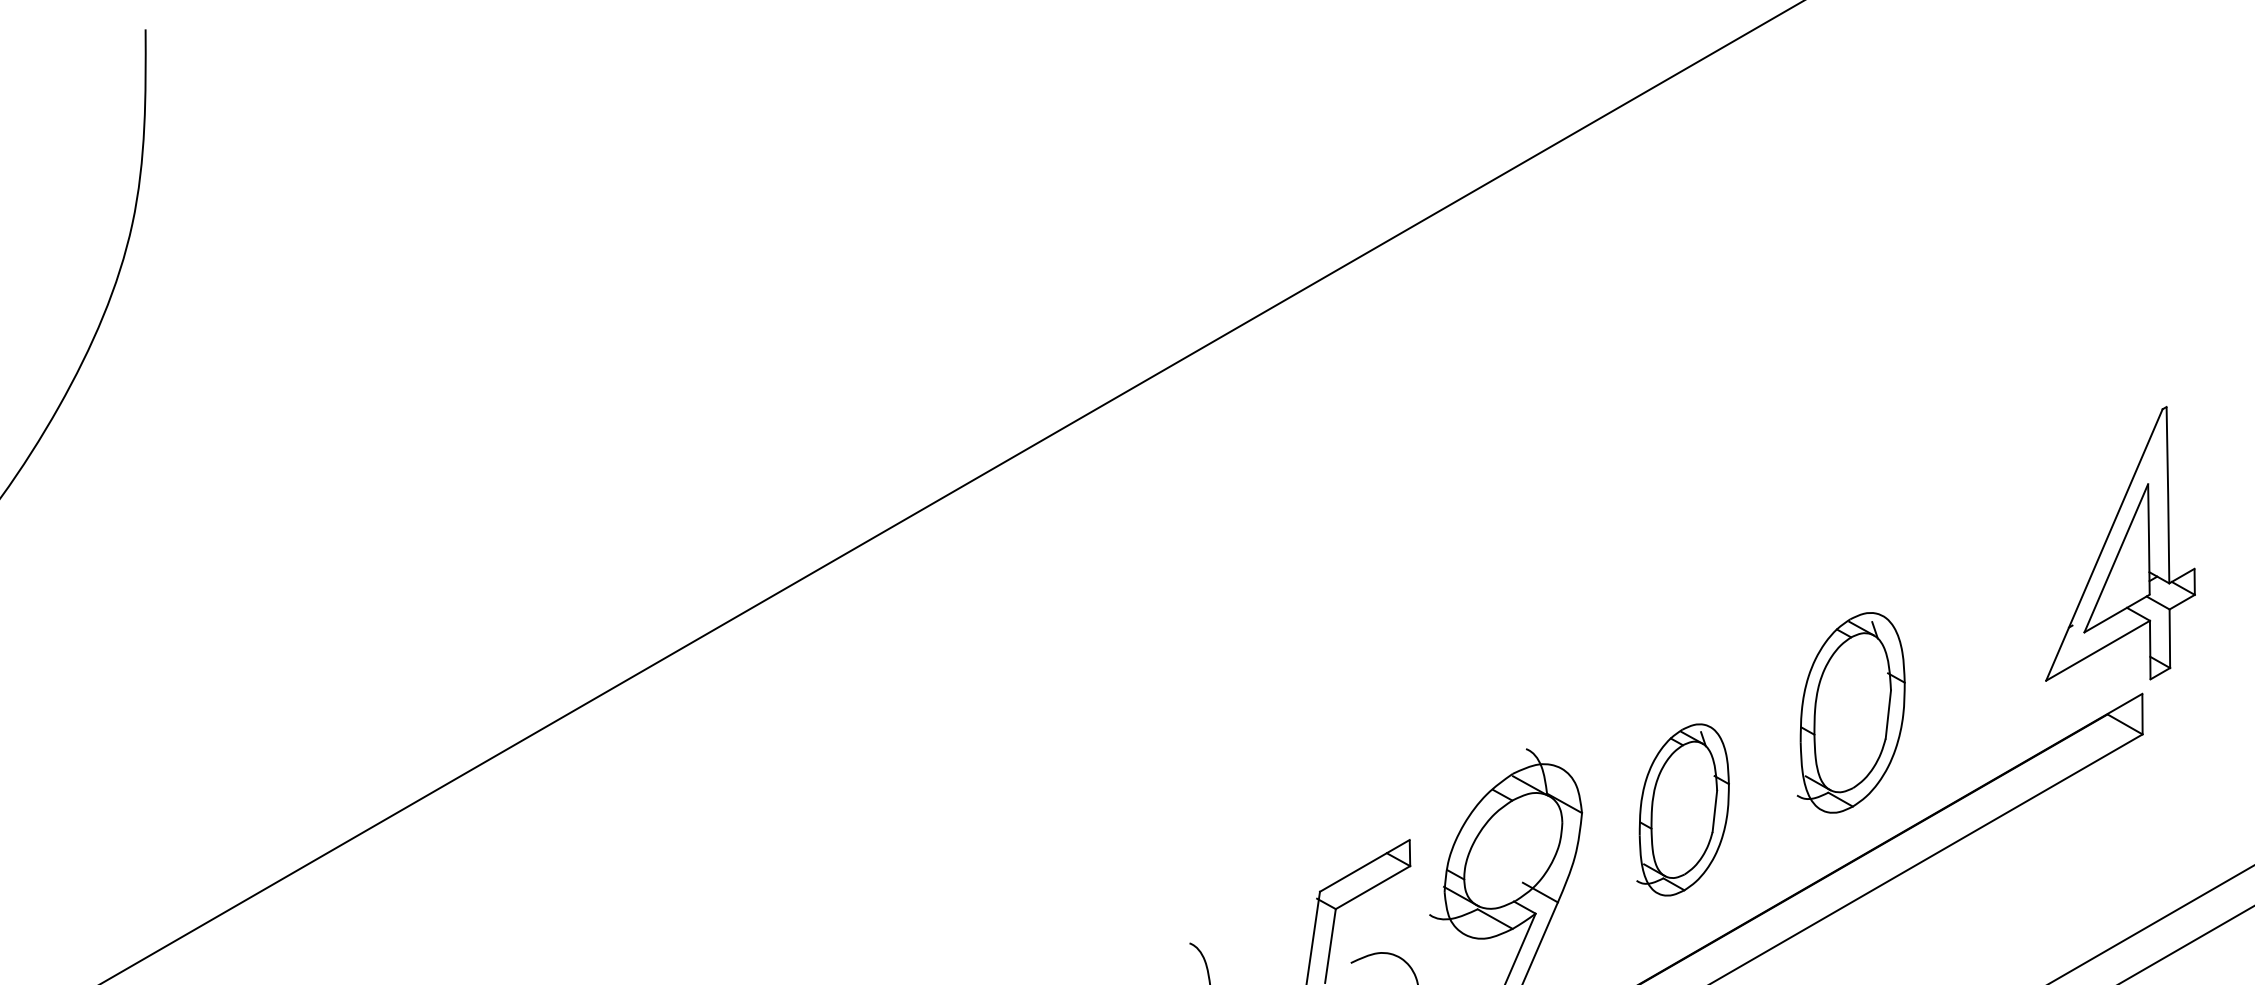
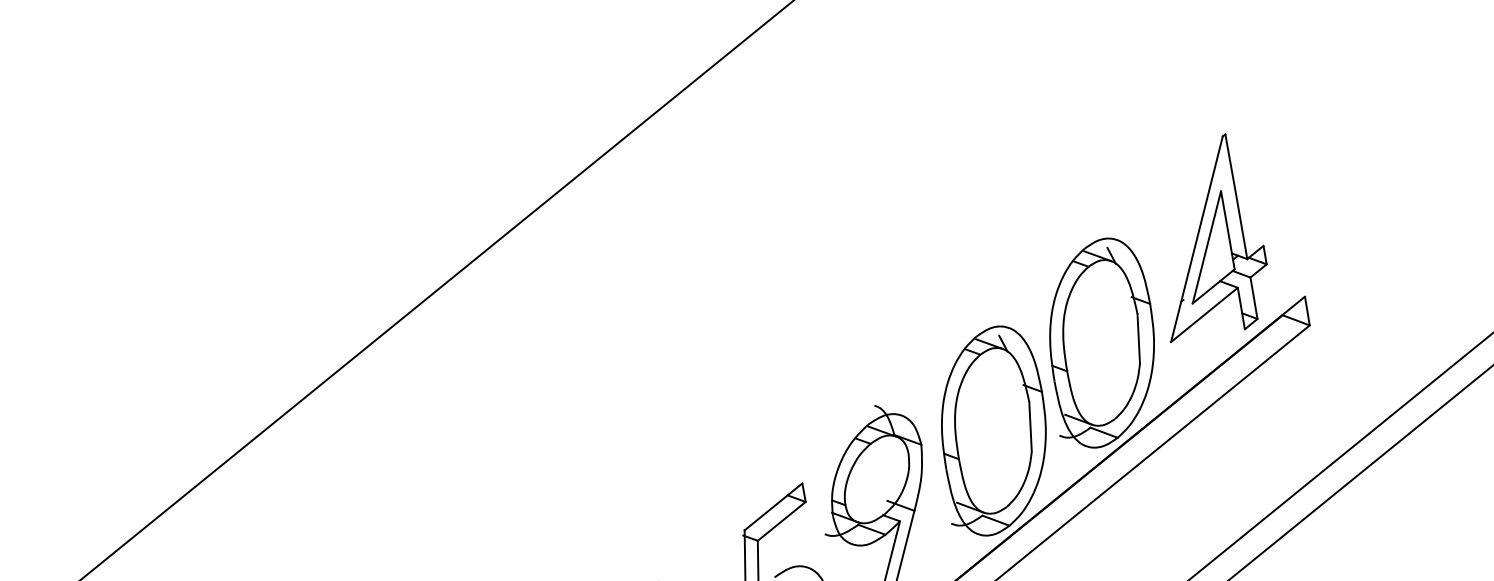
part: (2120, 543) -> (1208, 236), moved
part: (1850, 712) -> (1100, 343), size x1.43
part: (1682, 809) -> (992, 430), size x1.67

